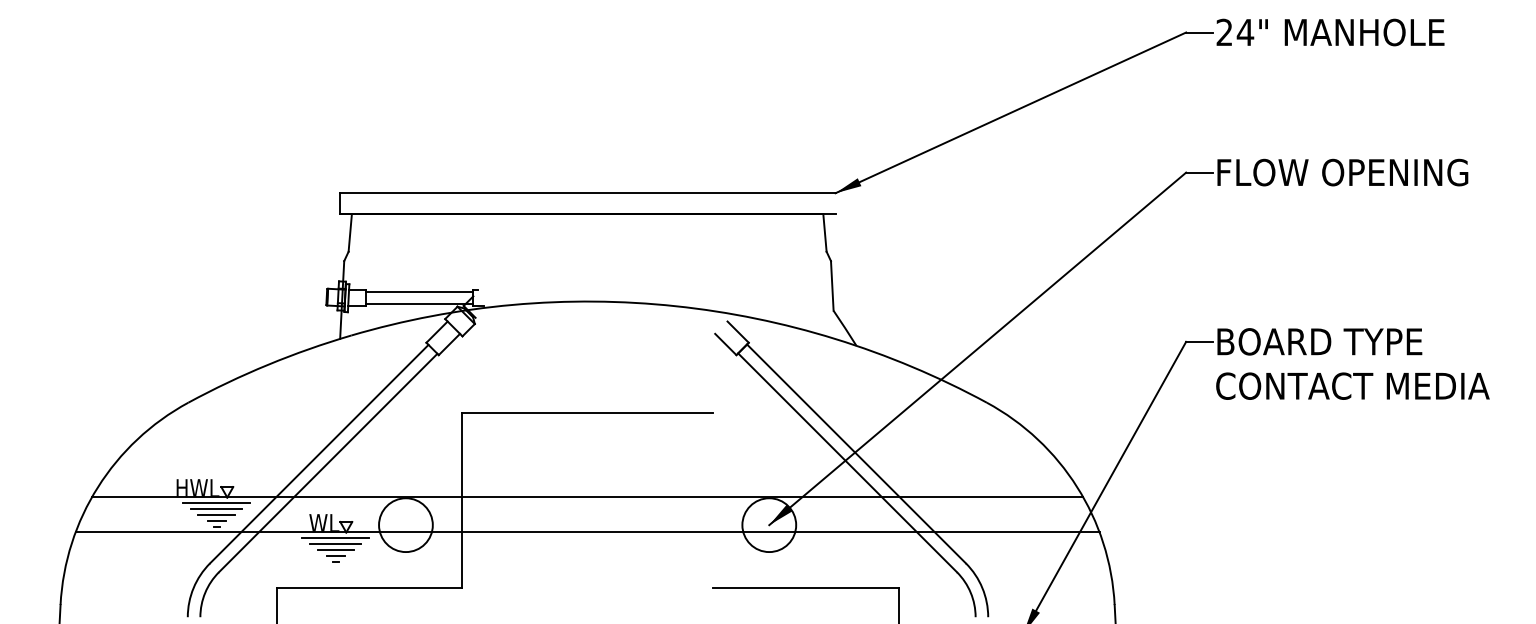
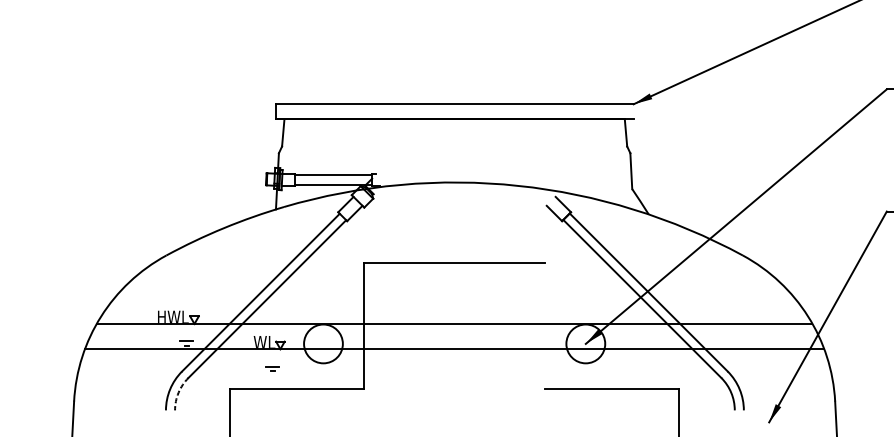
line: (216, 503) -> (186, 328), removed
line: (215, 509) -> (185, 332), removed
line: (216, 515) -> (186, 336), removed
line: (335, 538) -> (272, 353), removed
line: (334, 544) -> (271, 357), removed
line: (335, 550) -> (272, 362), removed
arc: (205, 592) -> (178, 392), solid -> dashed

